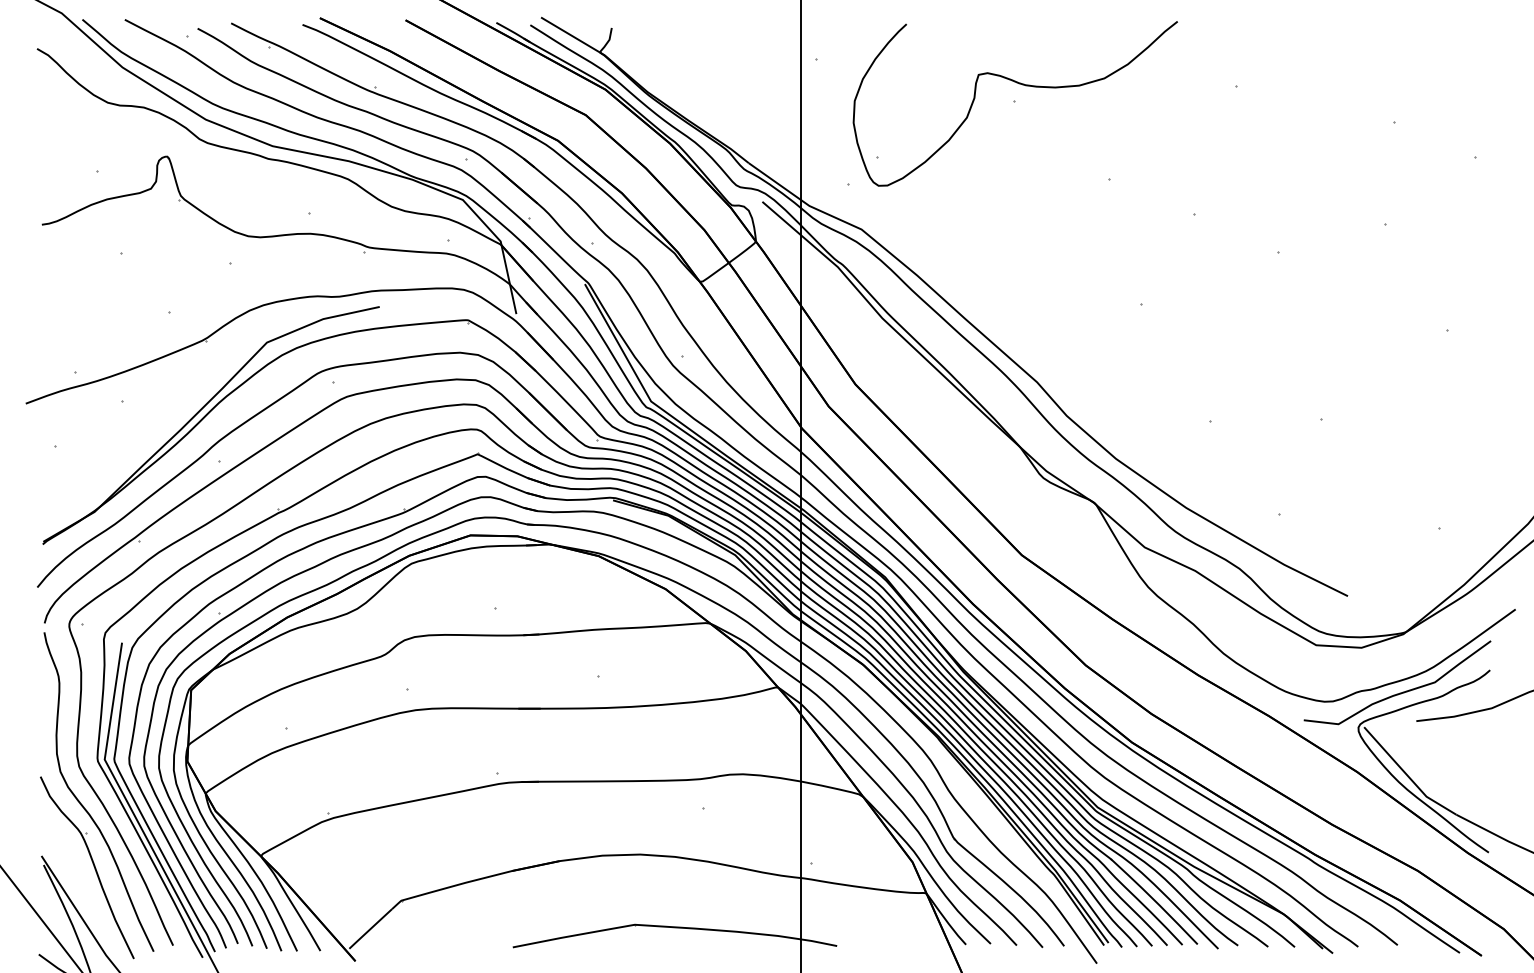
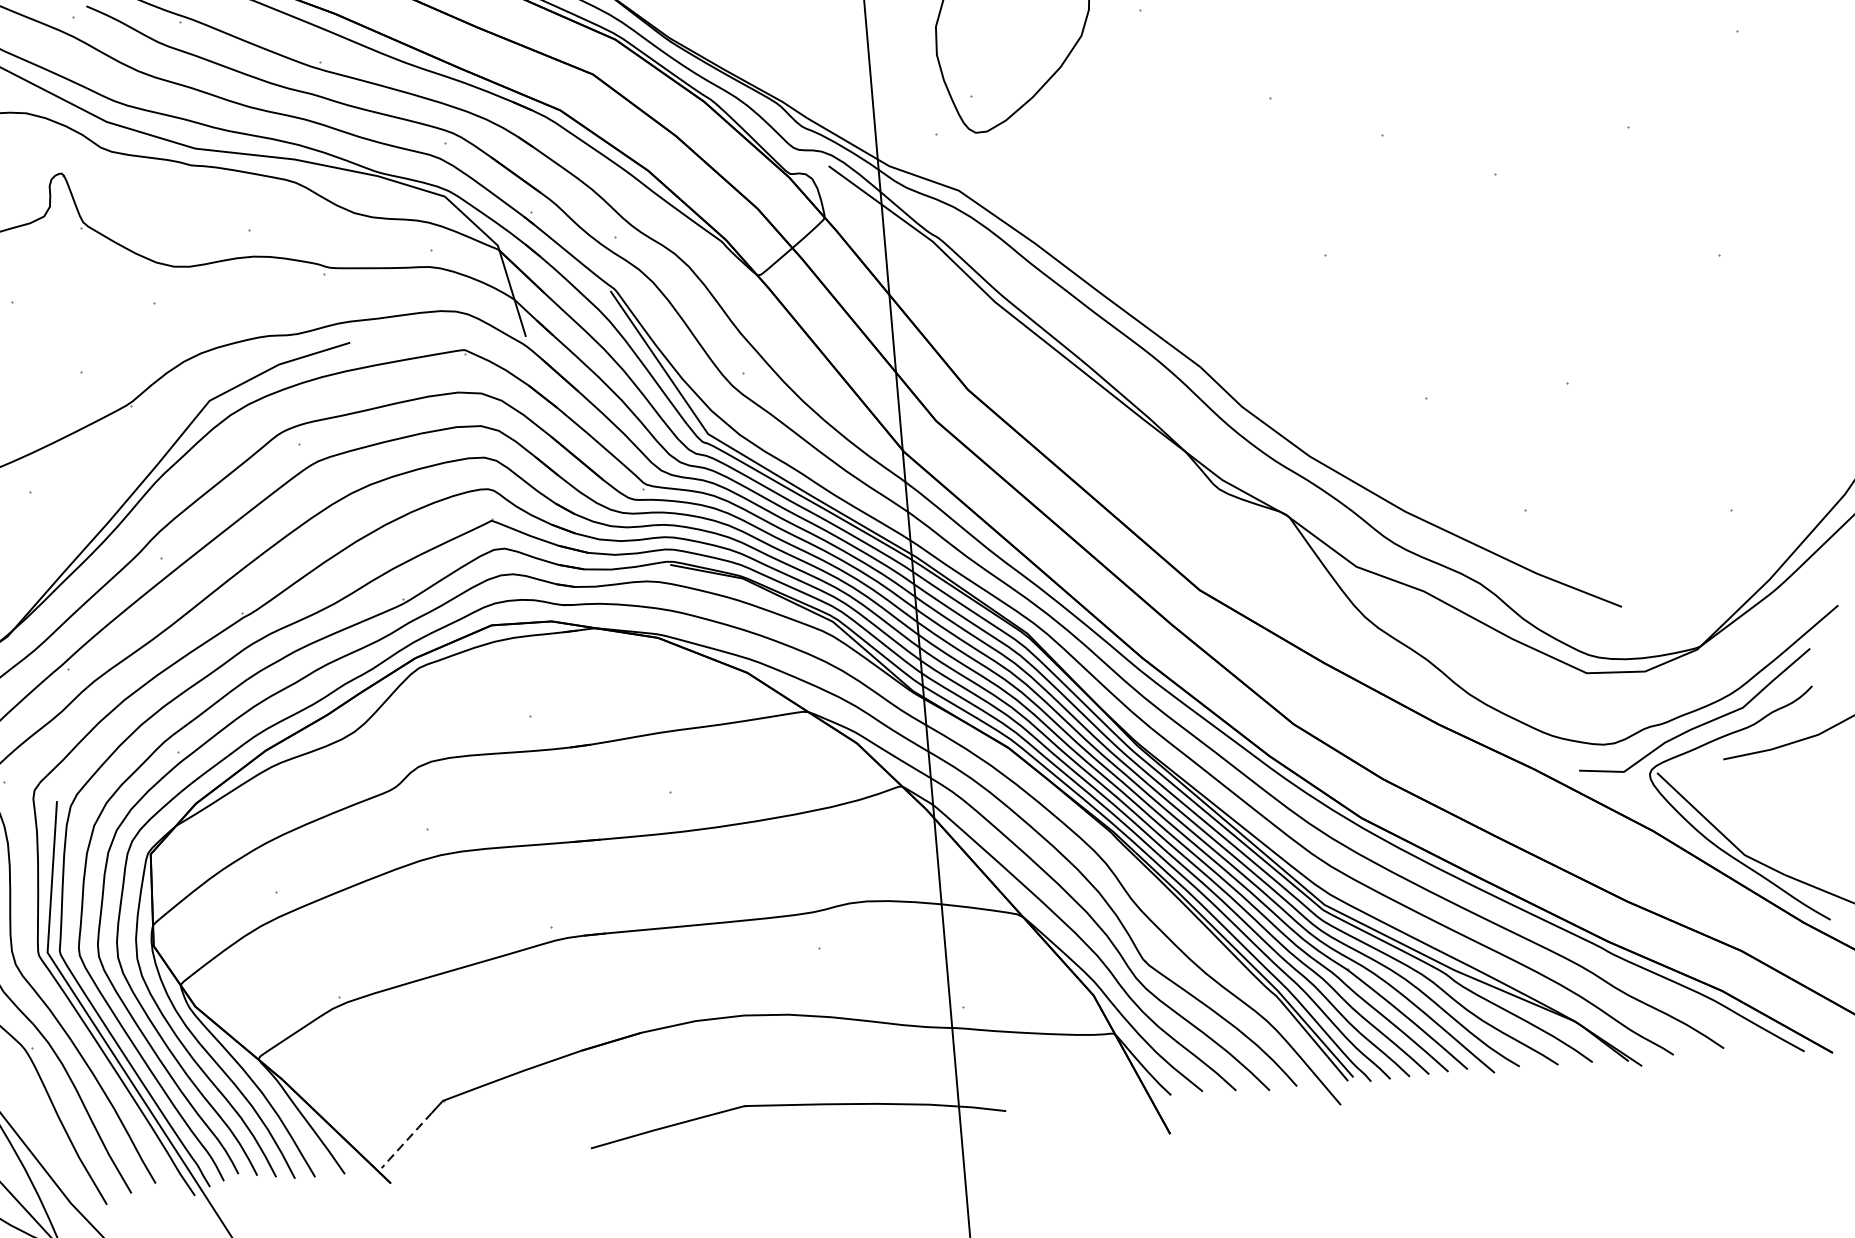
line: (370, 929) -> (406, 1141), solid -> dashed

